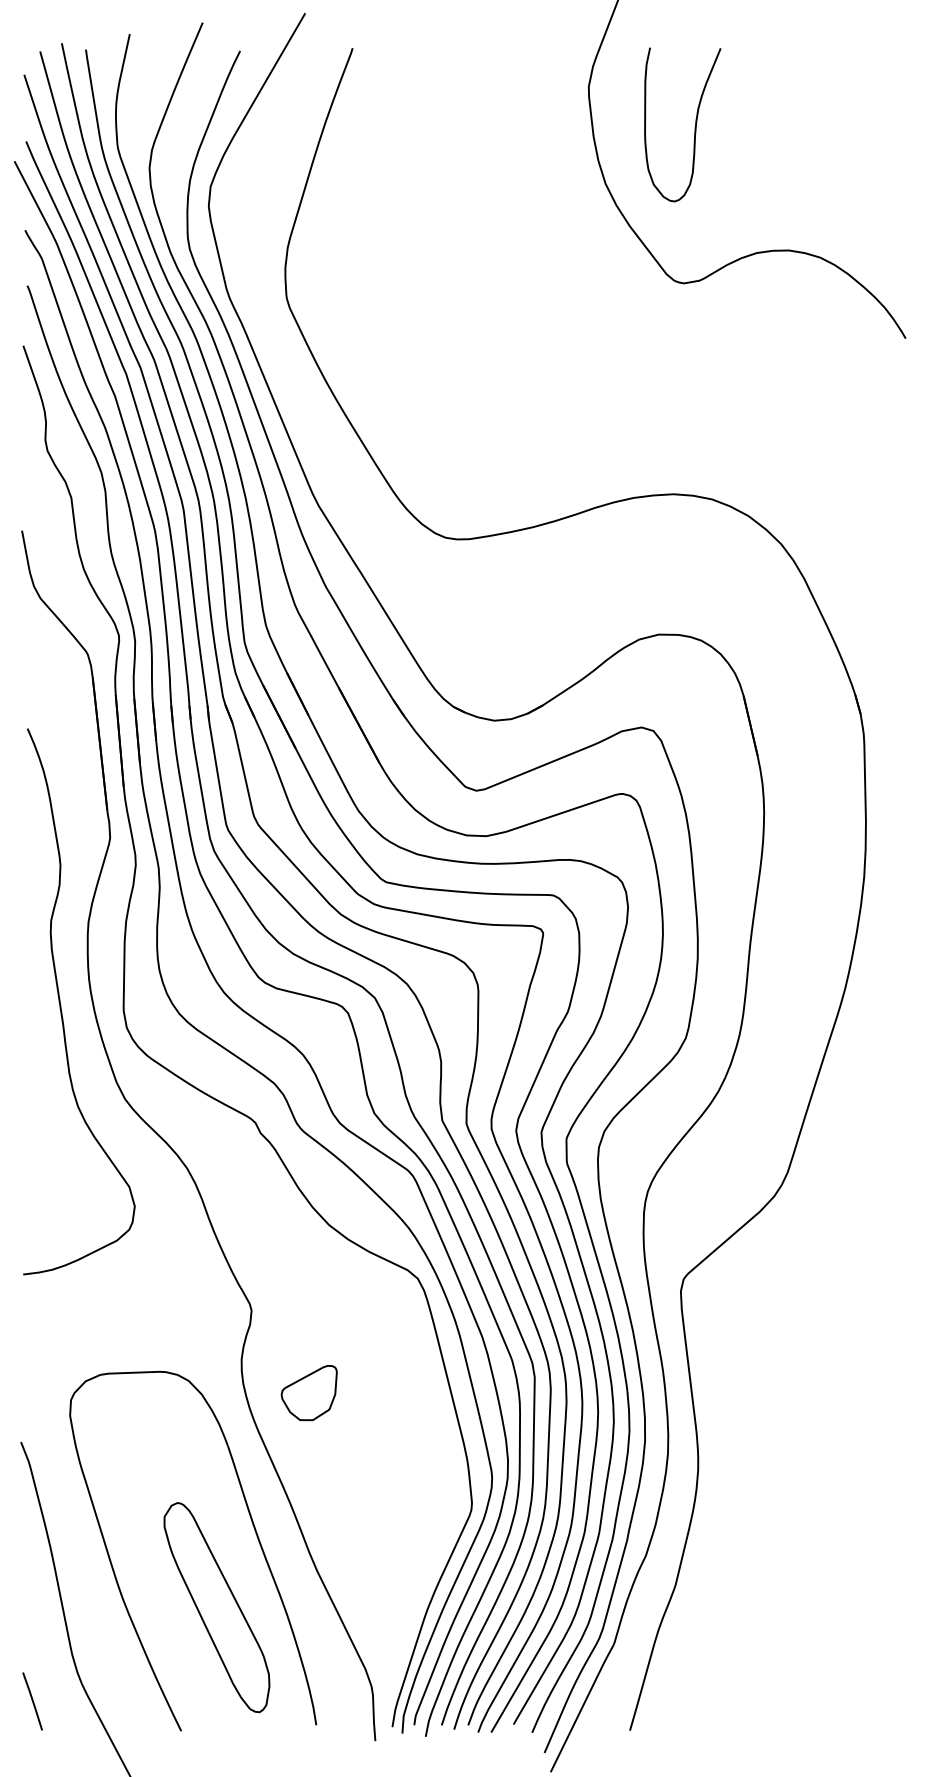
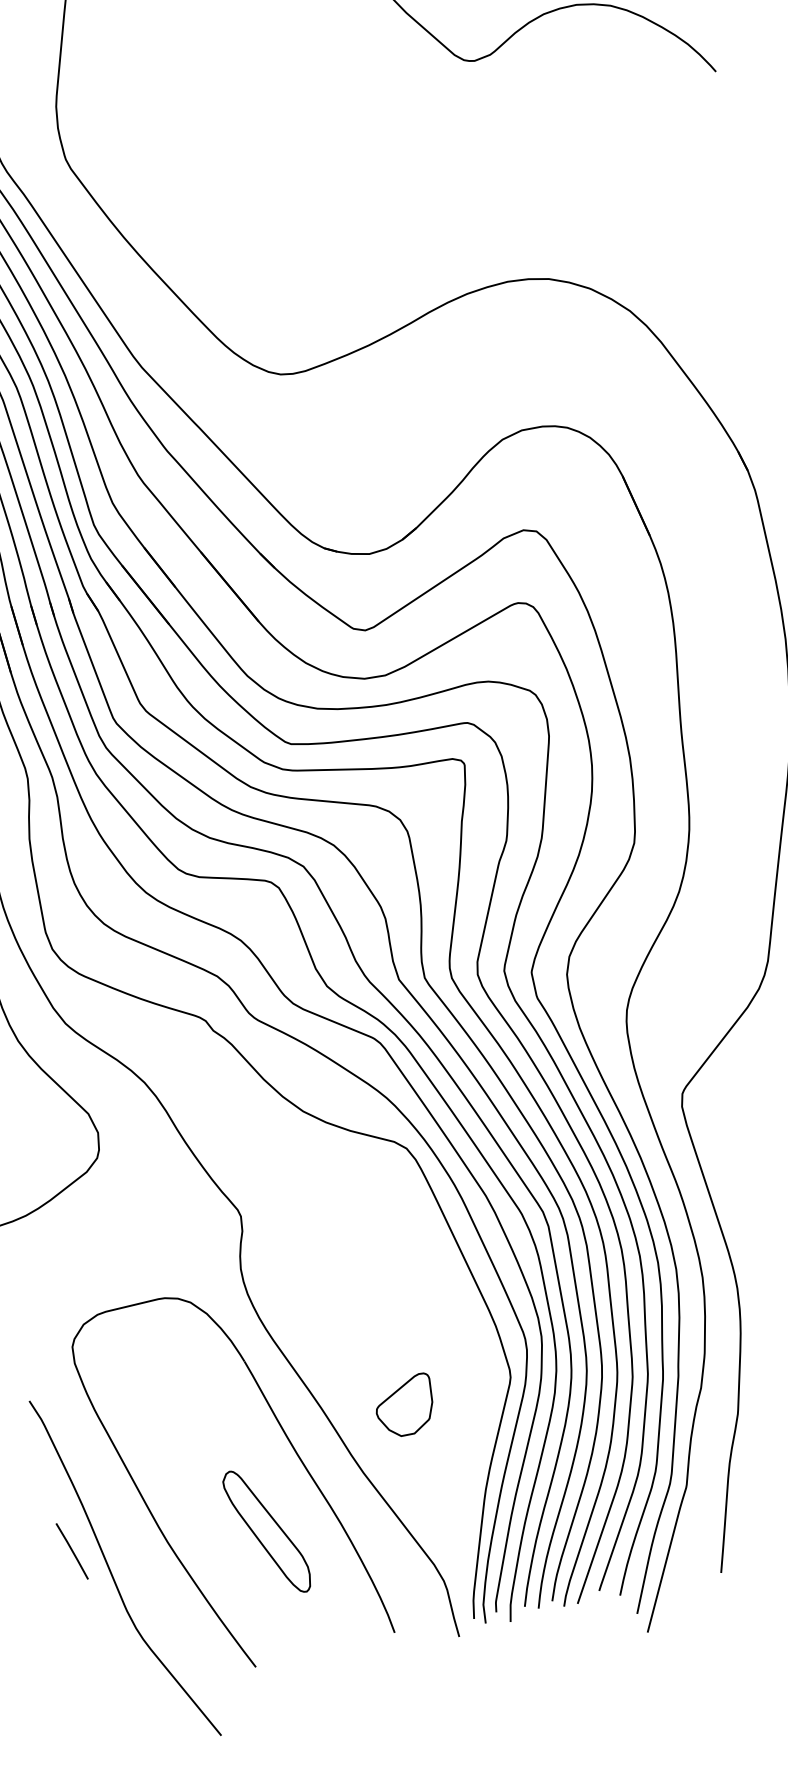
part: (308, 1393) -> (404, 1406), moved
part: (216, 1607) -> (266, 1531), size x0.6
line: (32, 1701) -> (72, 1551), moved

